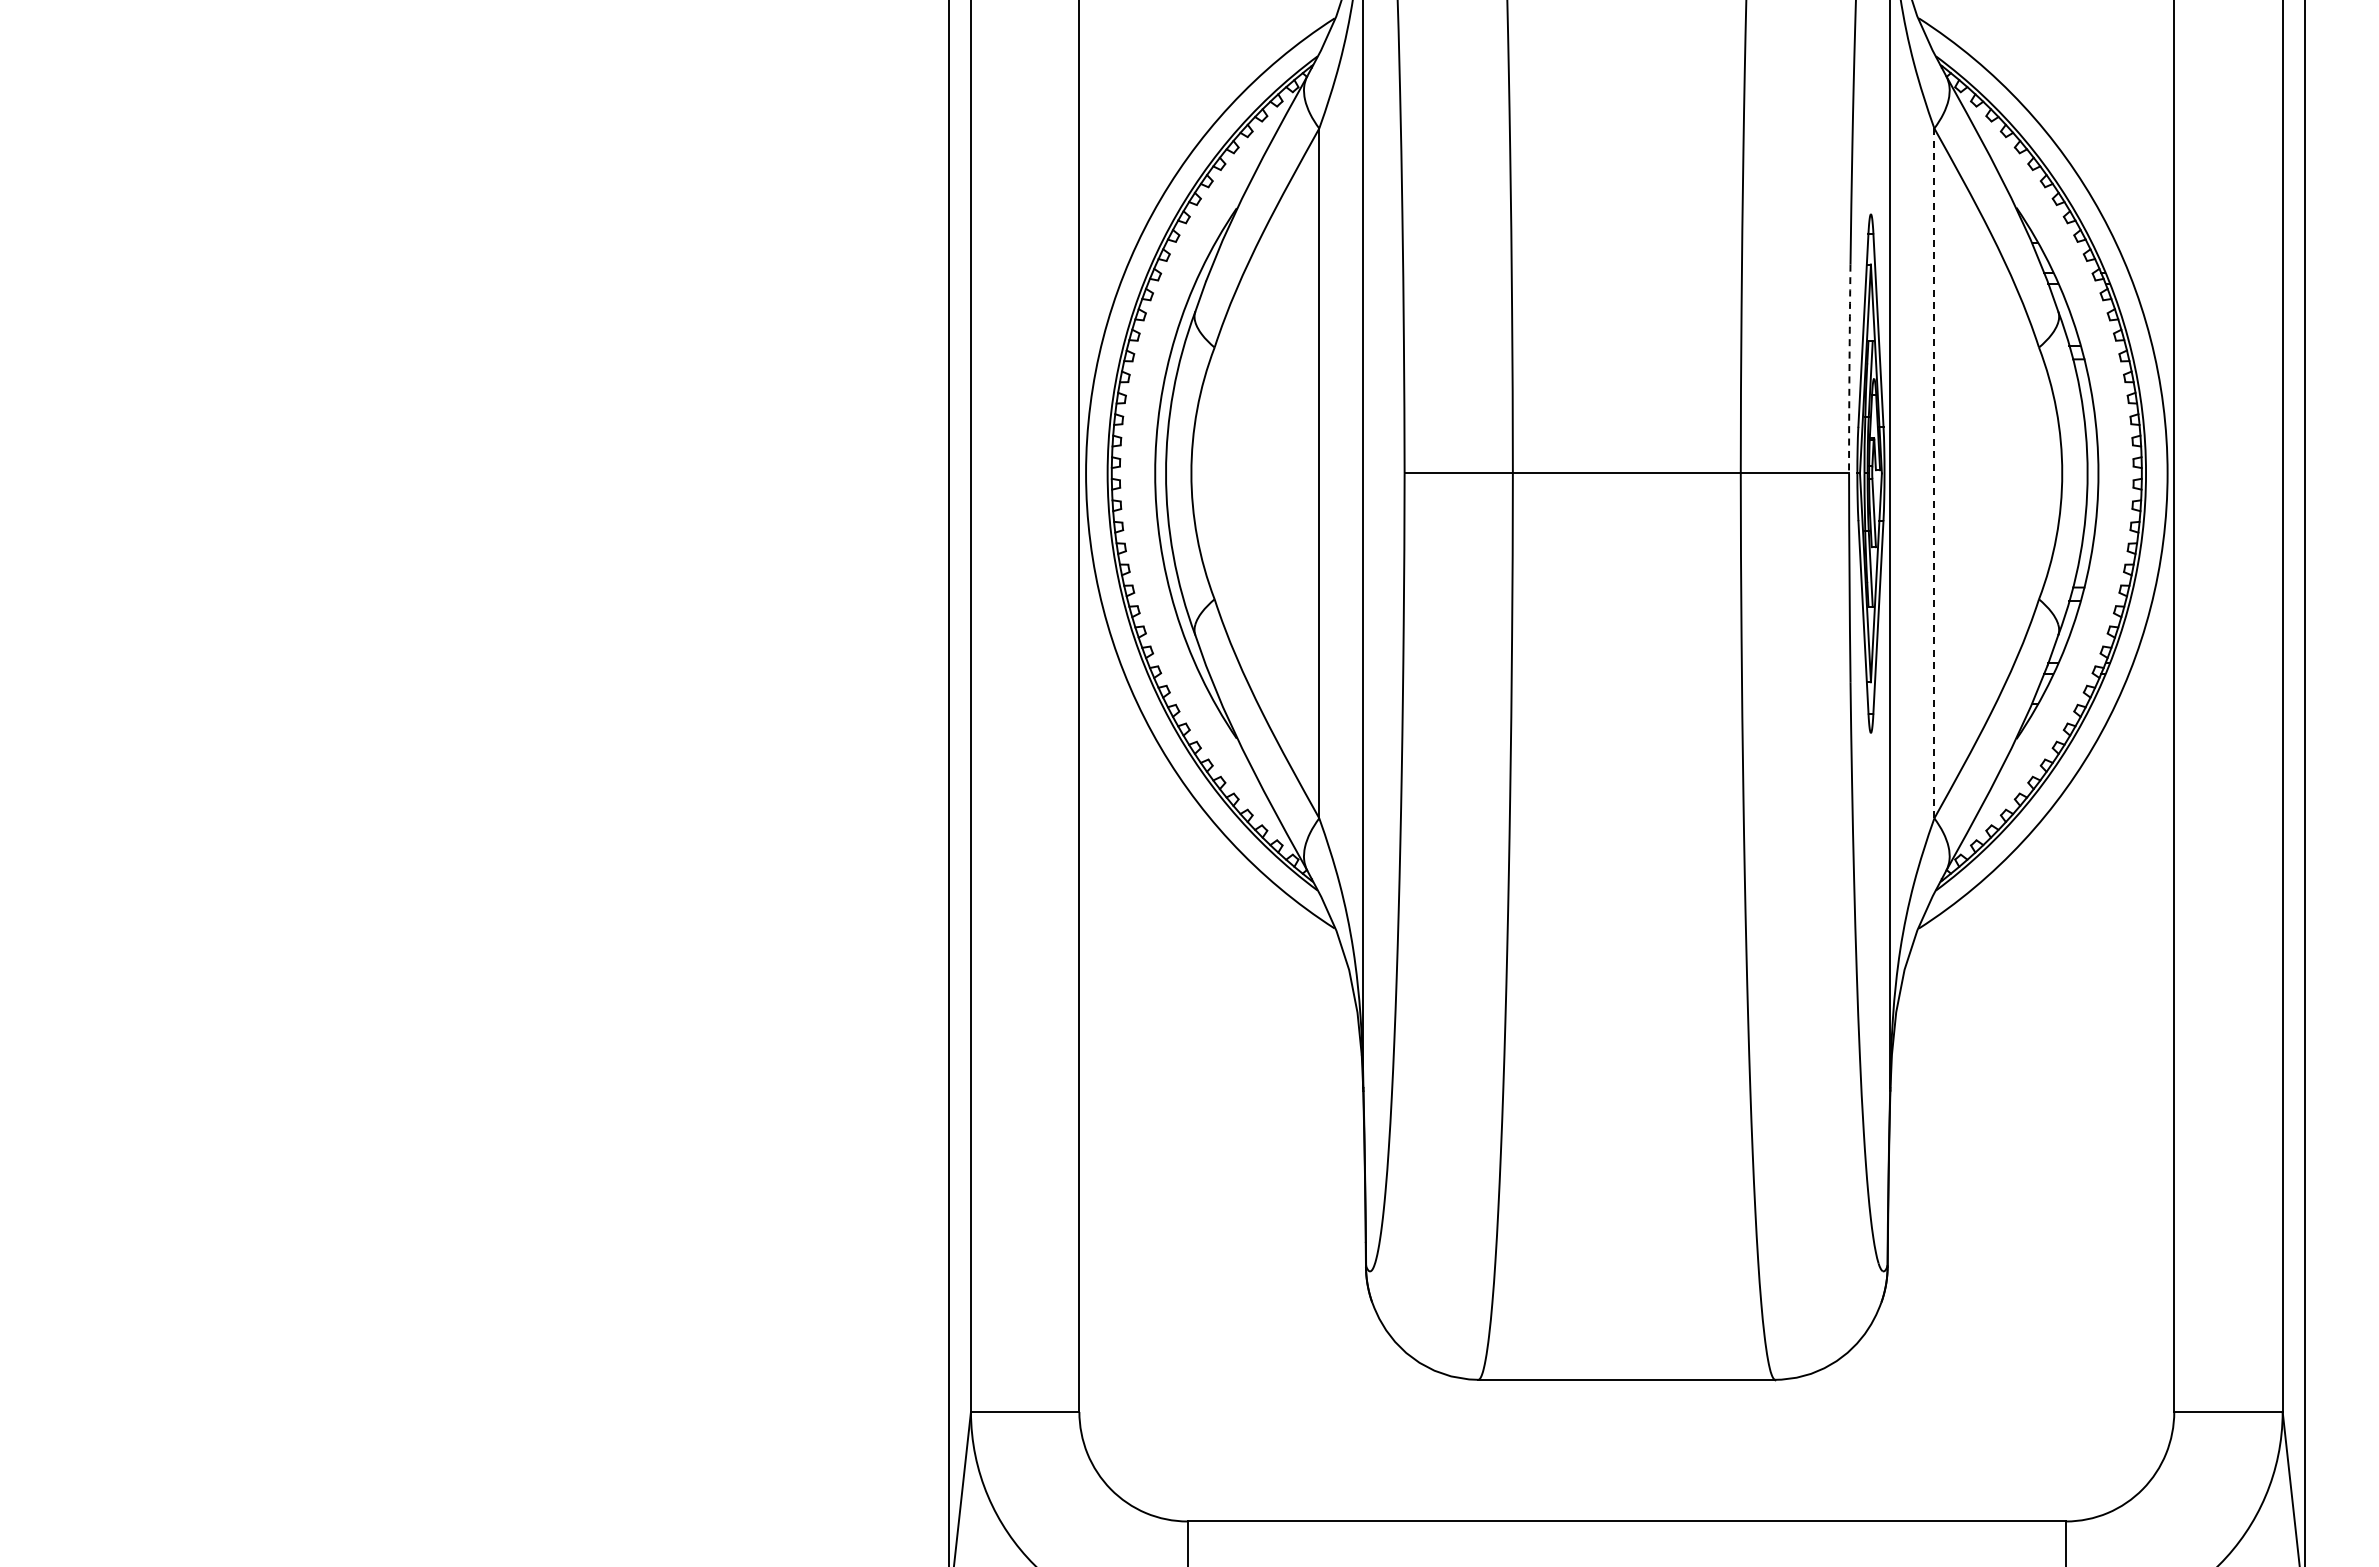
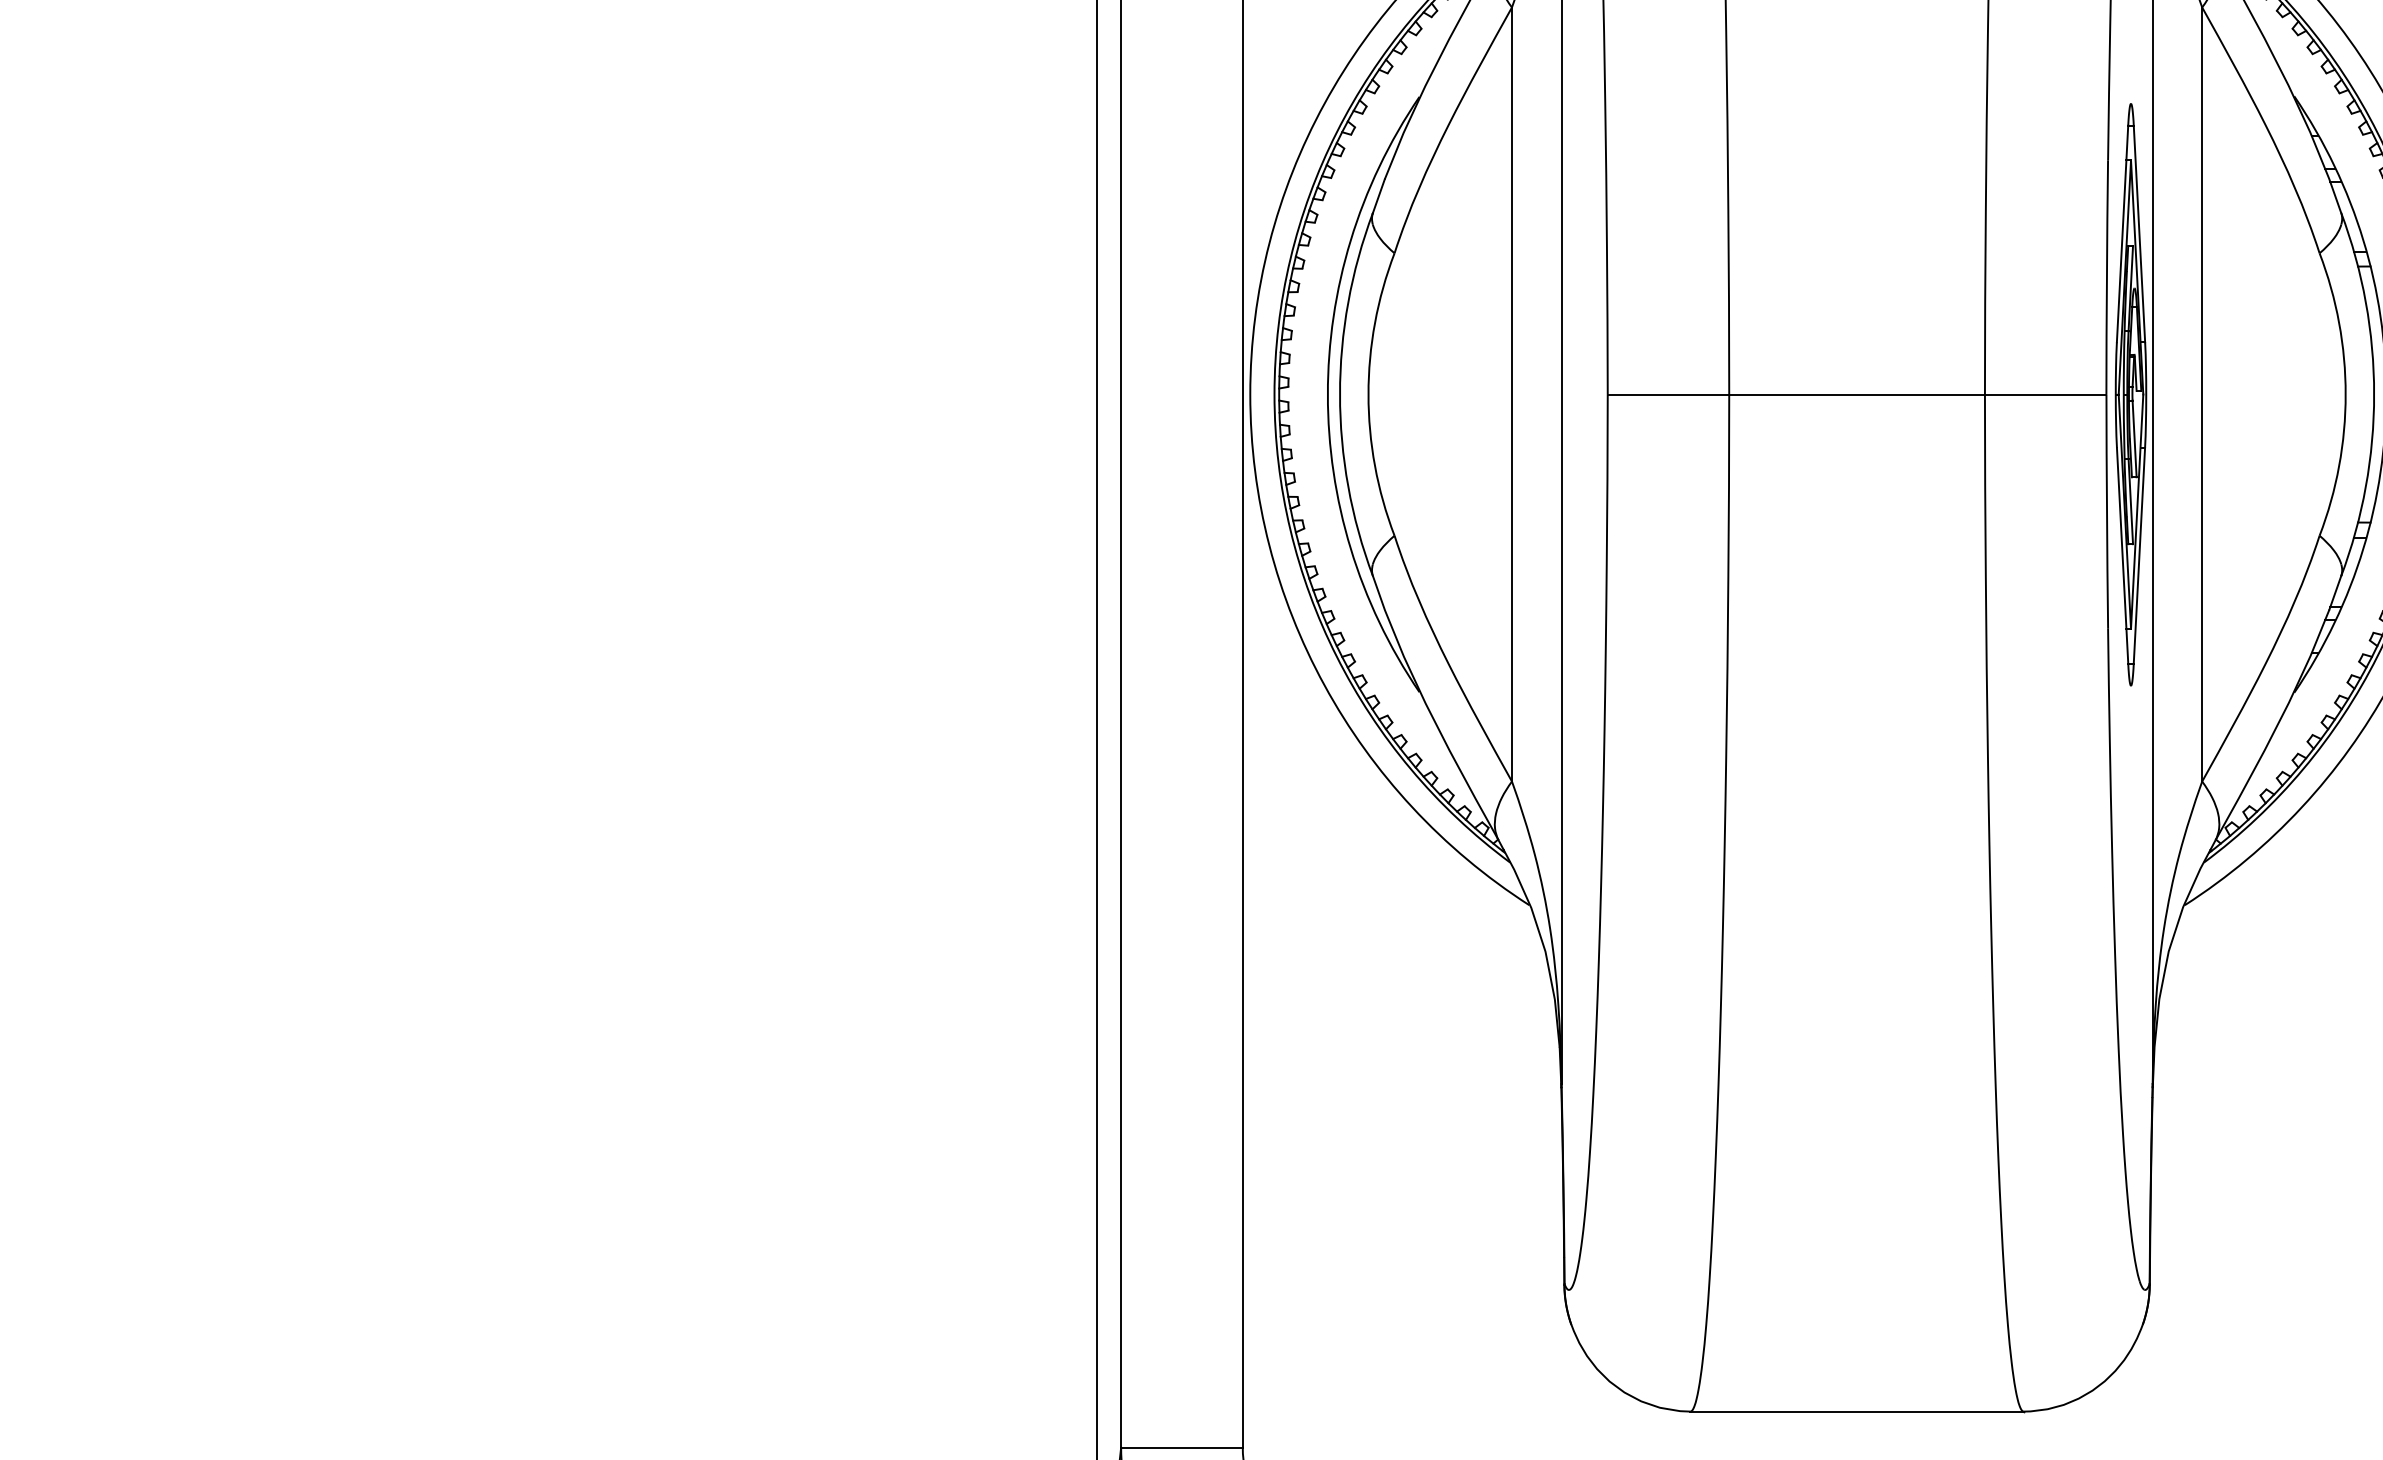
arc: (1849, 369) -> (2106, 277), dashed -> solid
line: (1934, 473) -> (2202, 394), dashed -> solid

